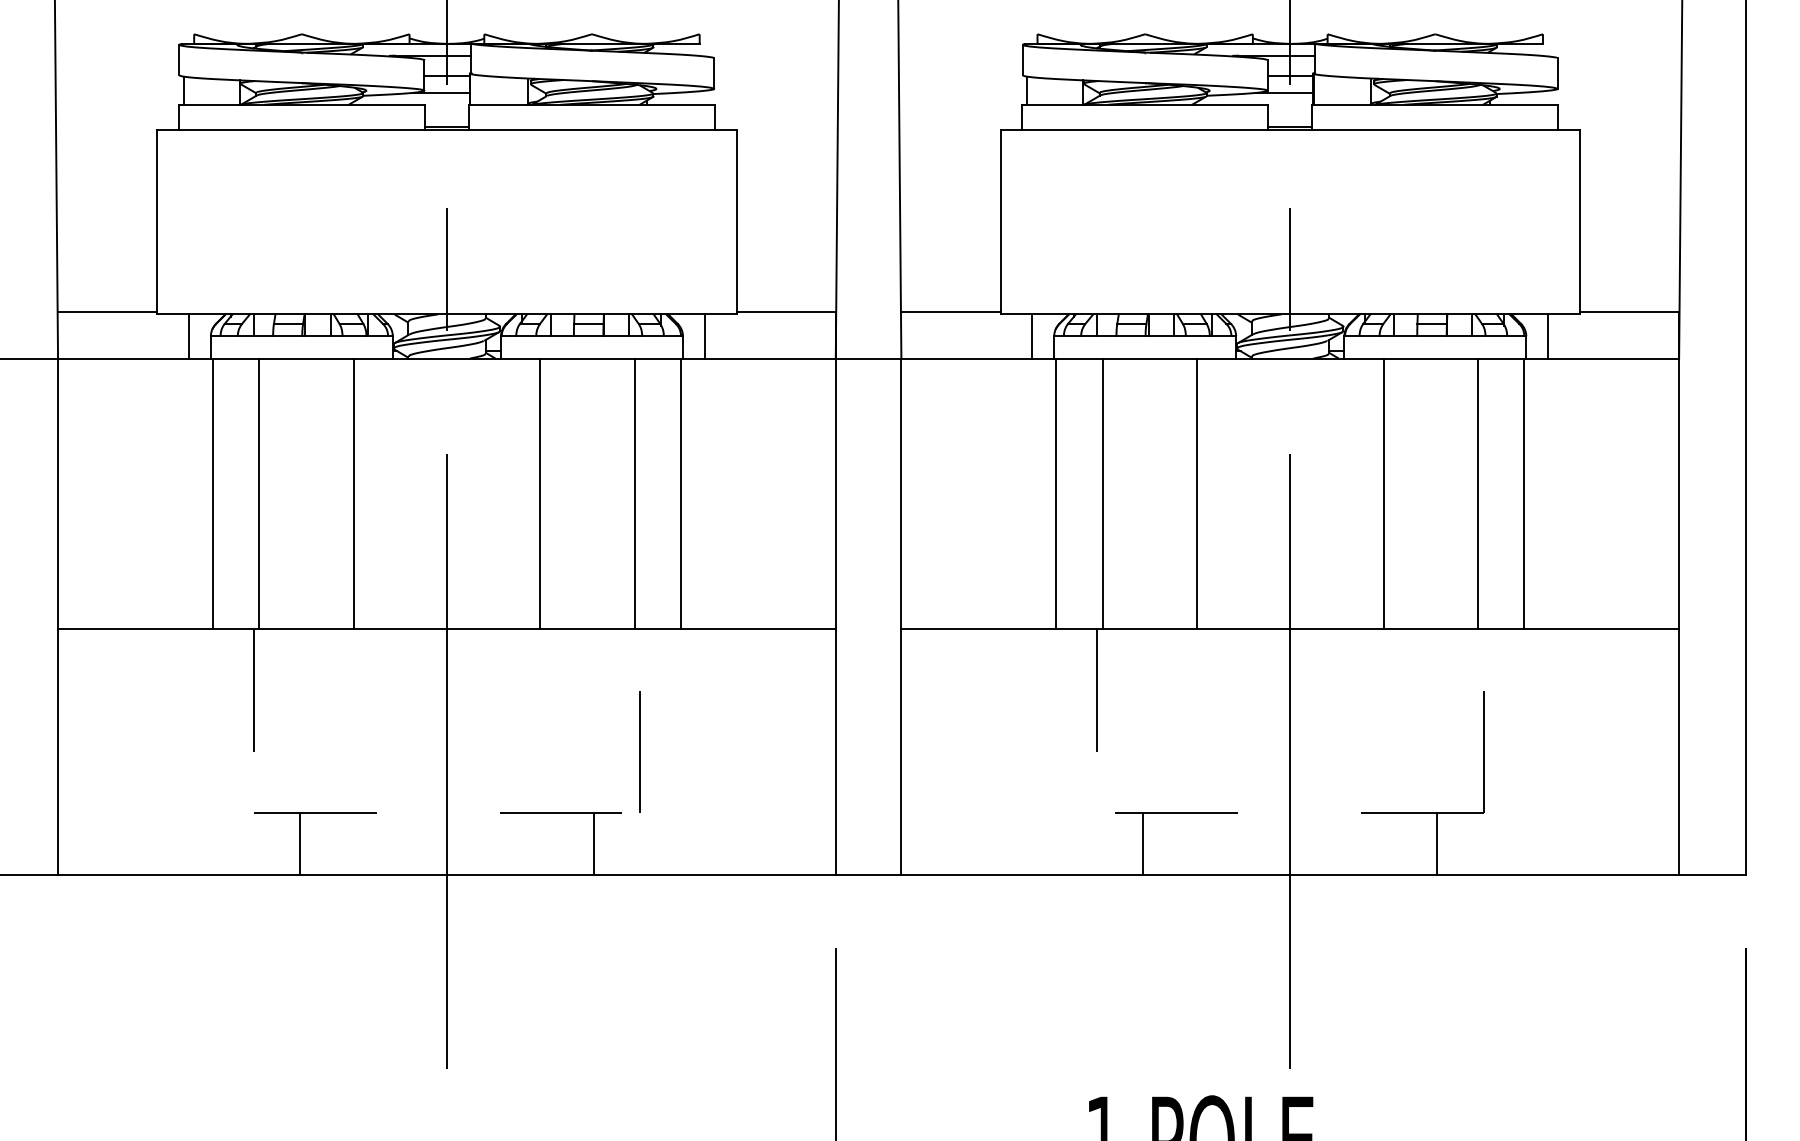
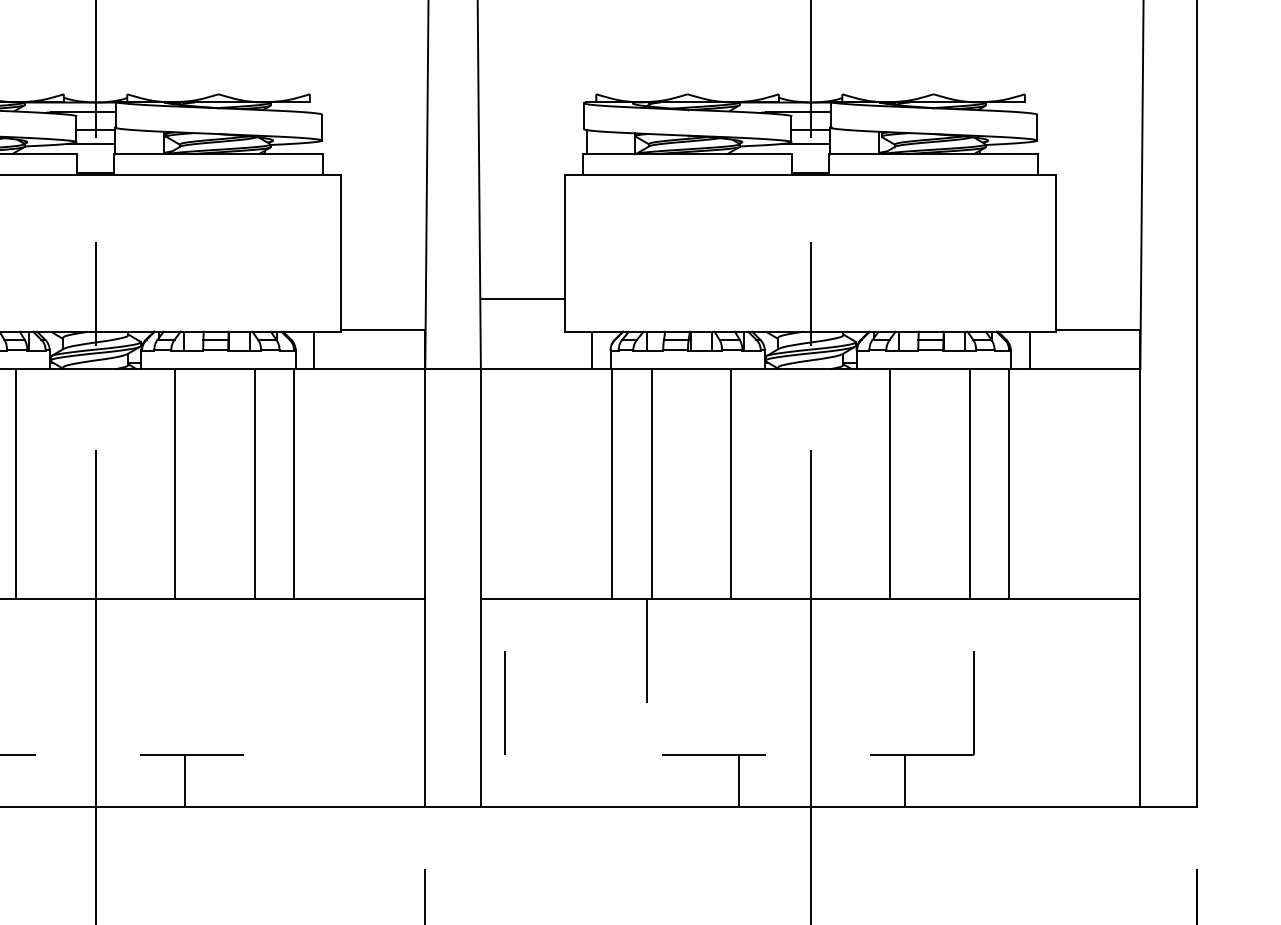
line: (950, 311) -> (522, 298), moved
line: (639, 751) -> (504, 702), moved
line: (593, 843) -> (184, 780), moved
line: (1143, 843) -> (738, 780), moved
line: (1437, 843) -> (904, 780), moved

